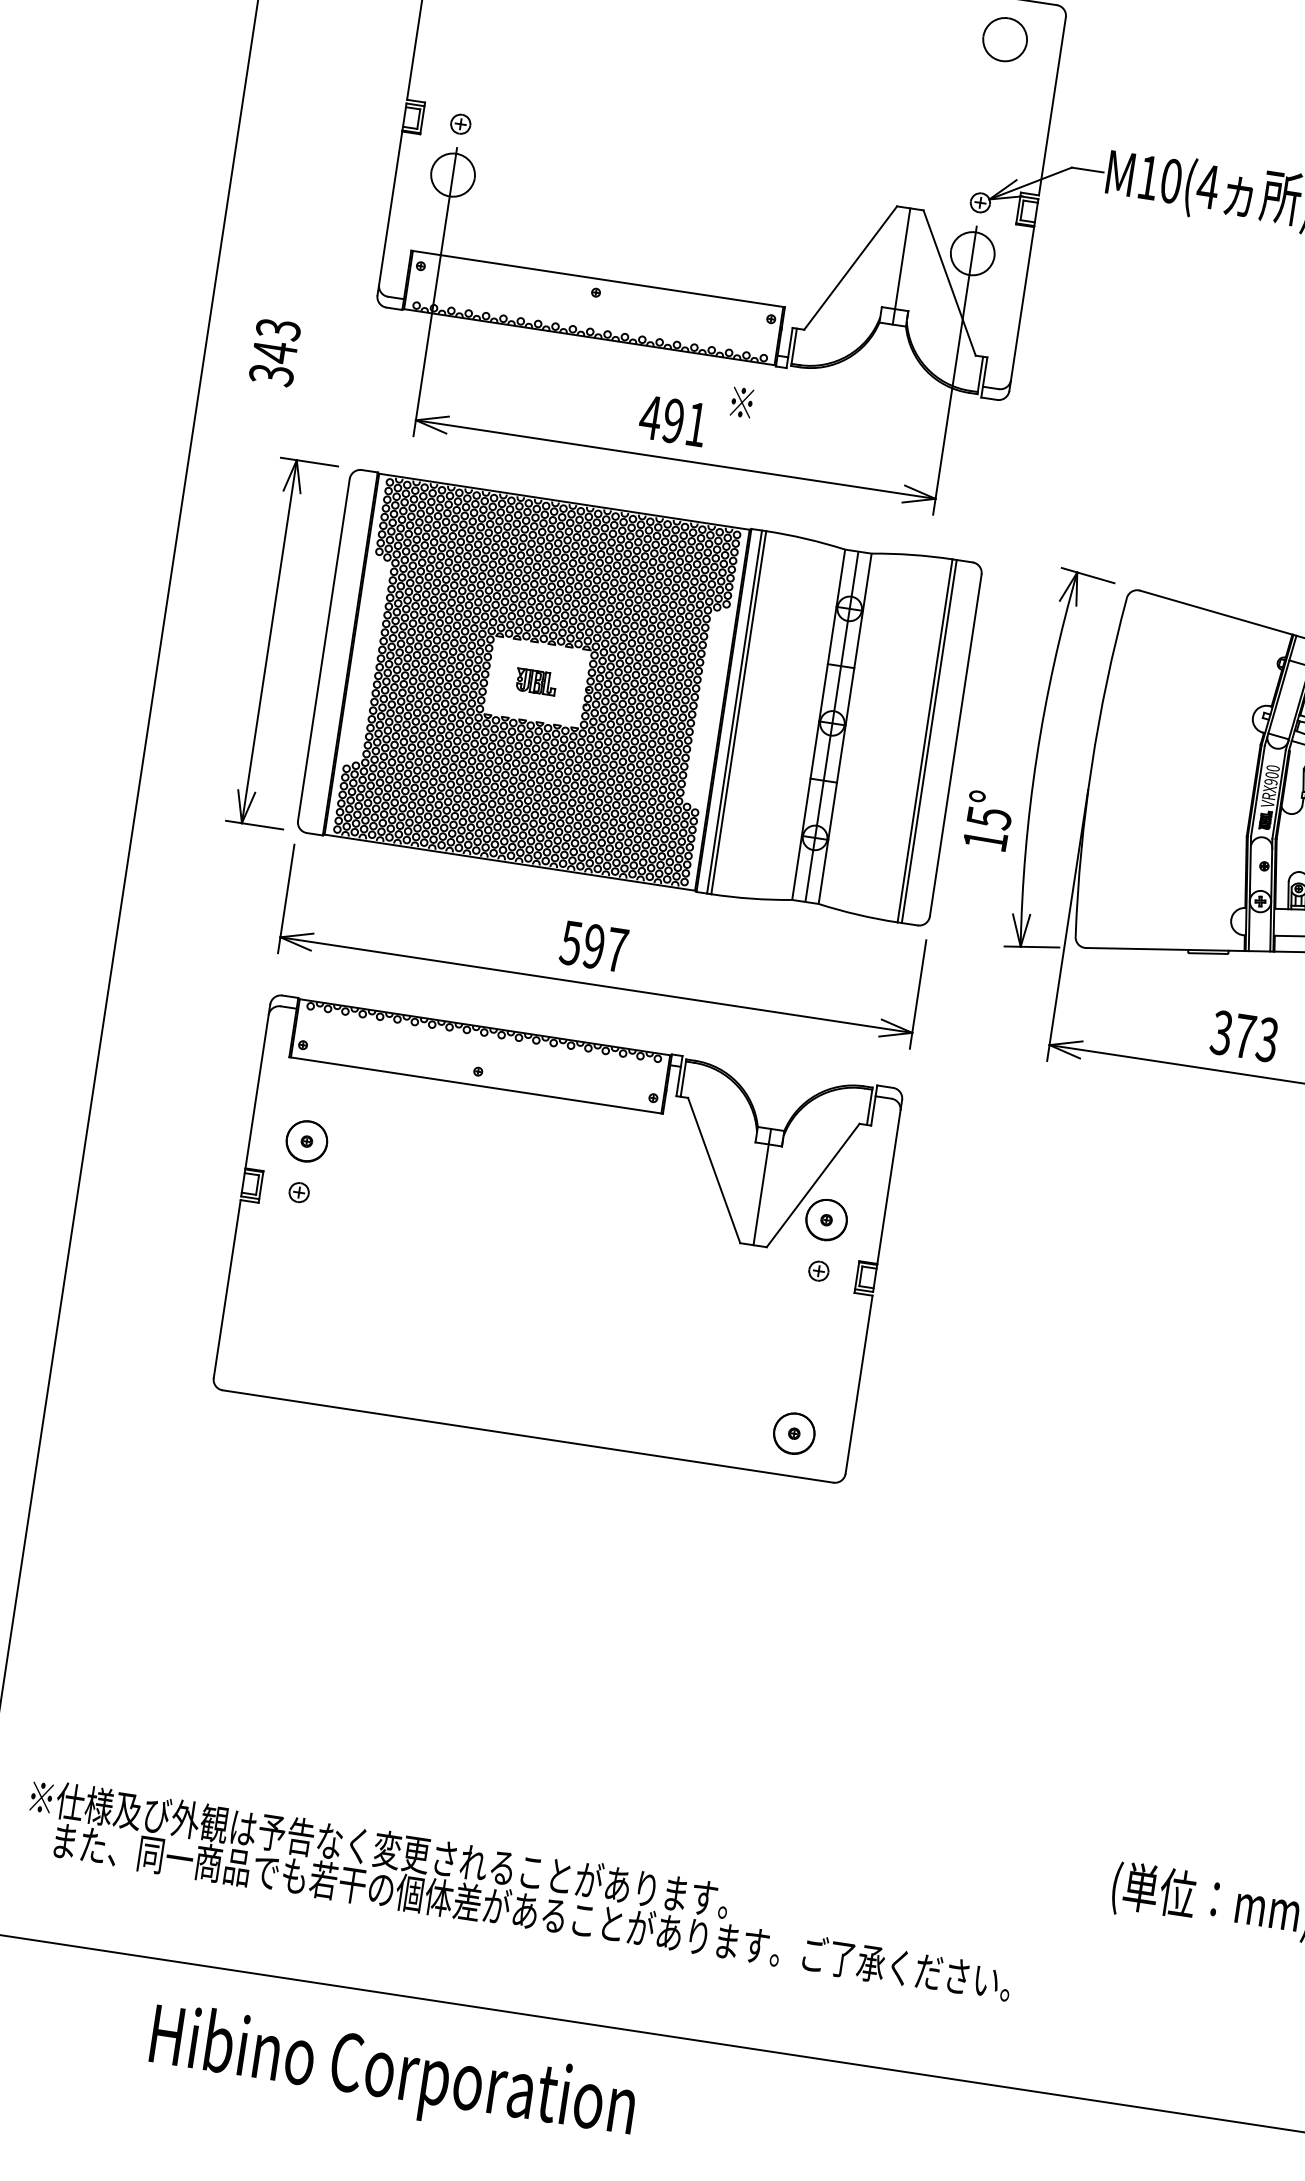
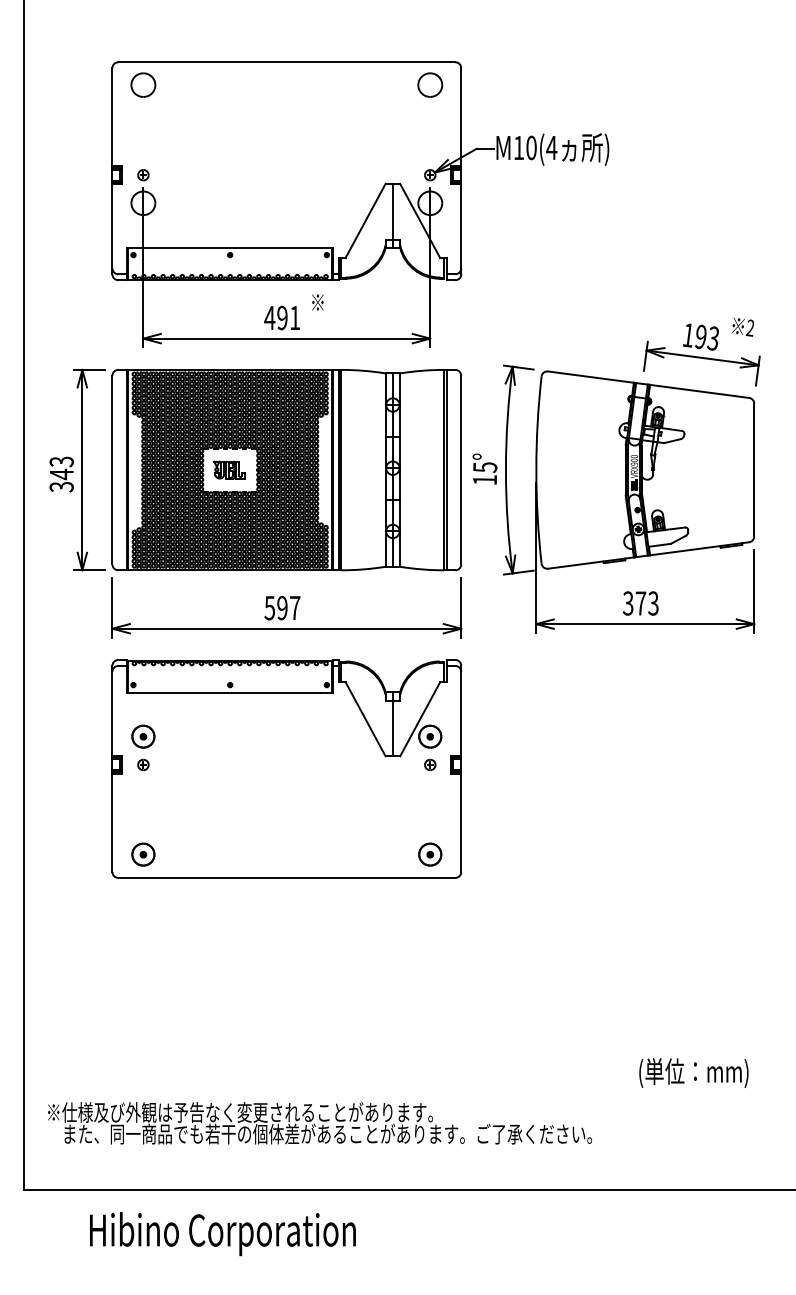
text: (274, 352) -> (61, 474), moved
part: (536, 680) -> (229, 469), size x1.43
text: (987, 819) -> (484, 468), moved
part: (274, 1354) -> (143, 854), added
text: (391, 2076) -> (222, 1234), moved

